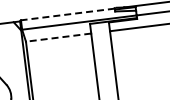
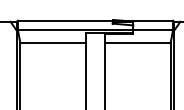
line: (67, 14) -> (64, 20), dashed -> solid
line: (58, 37) -> (53, 42), dashed -> solid

